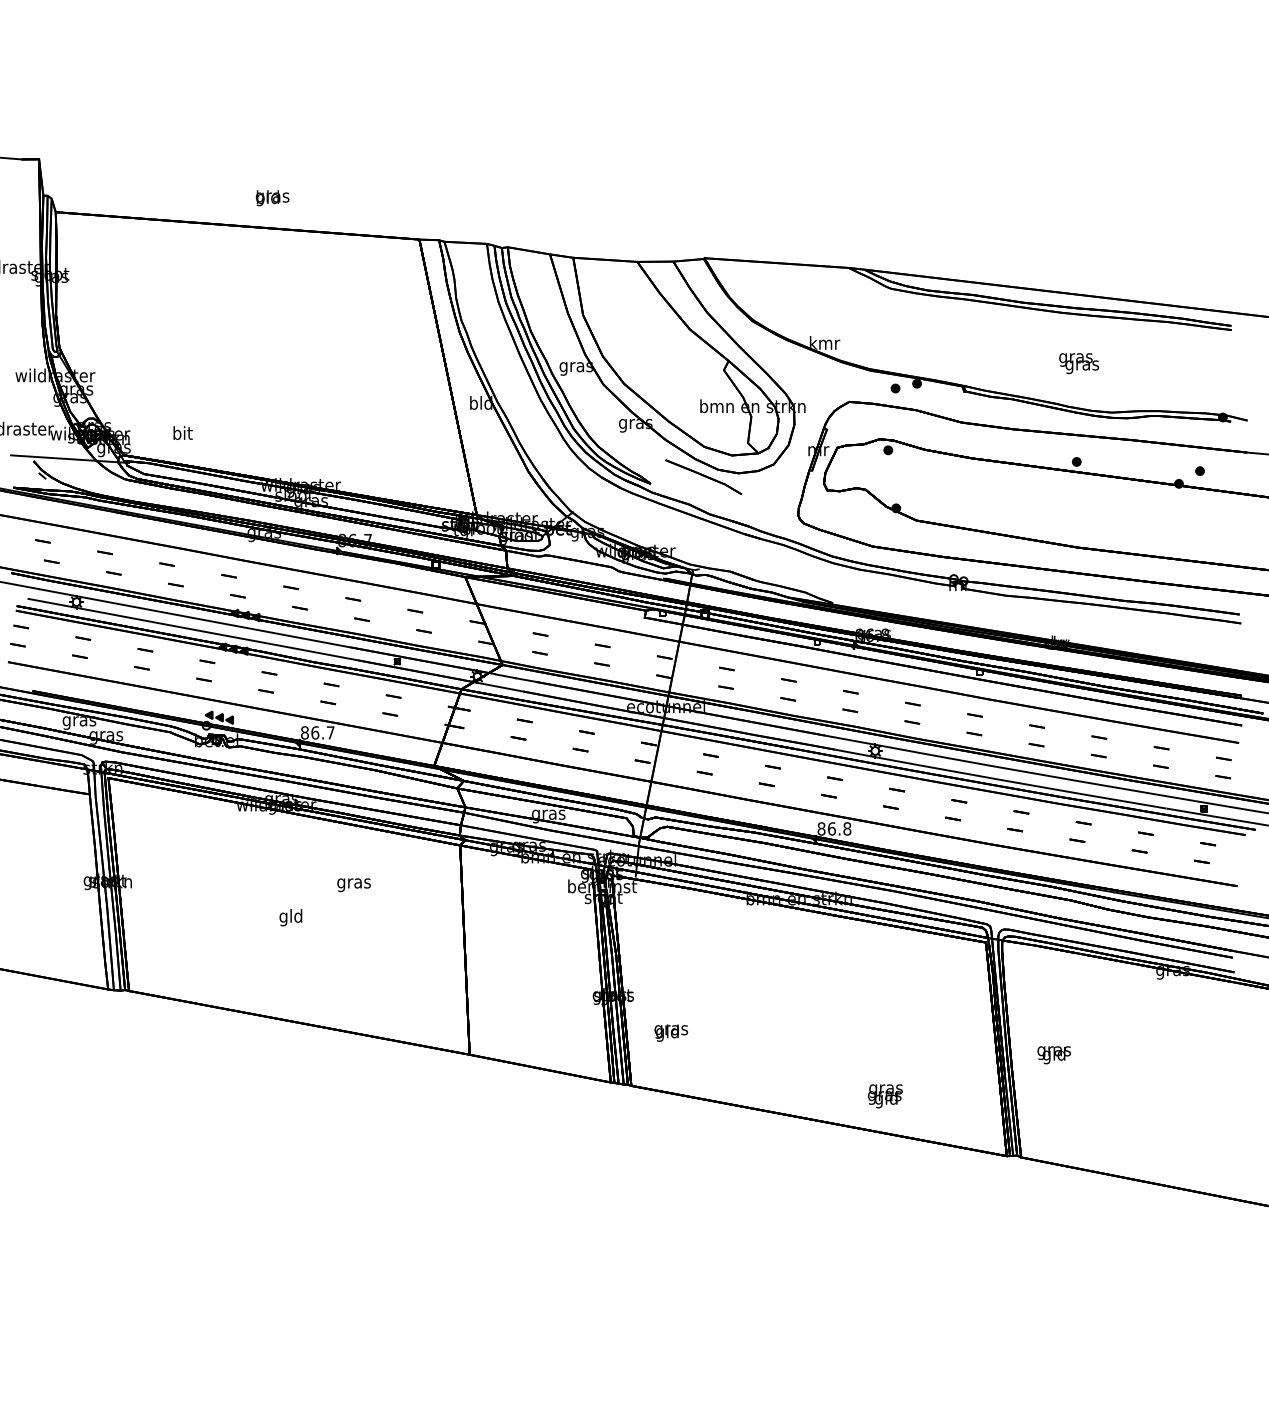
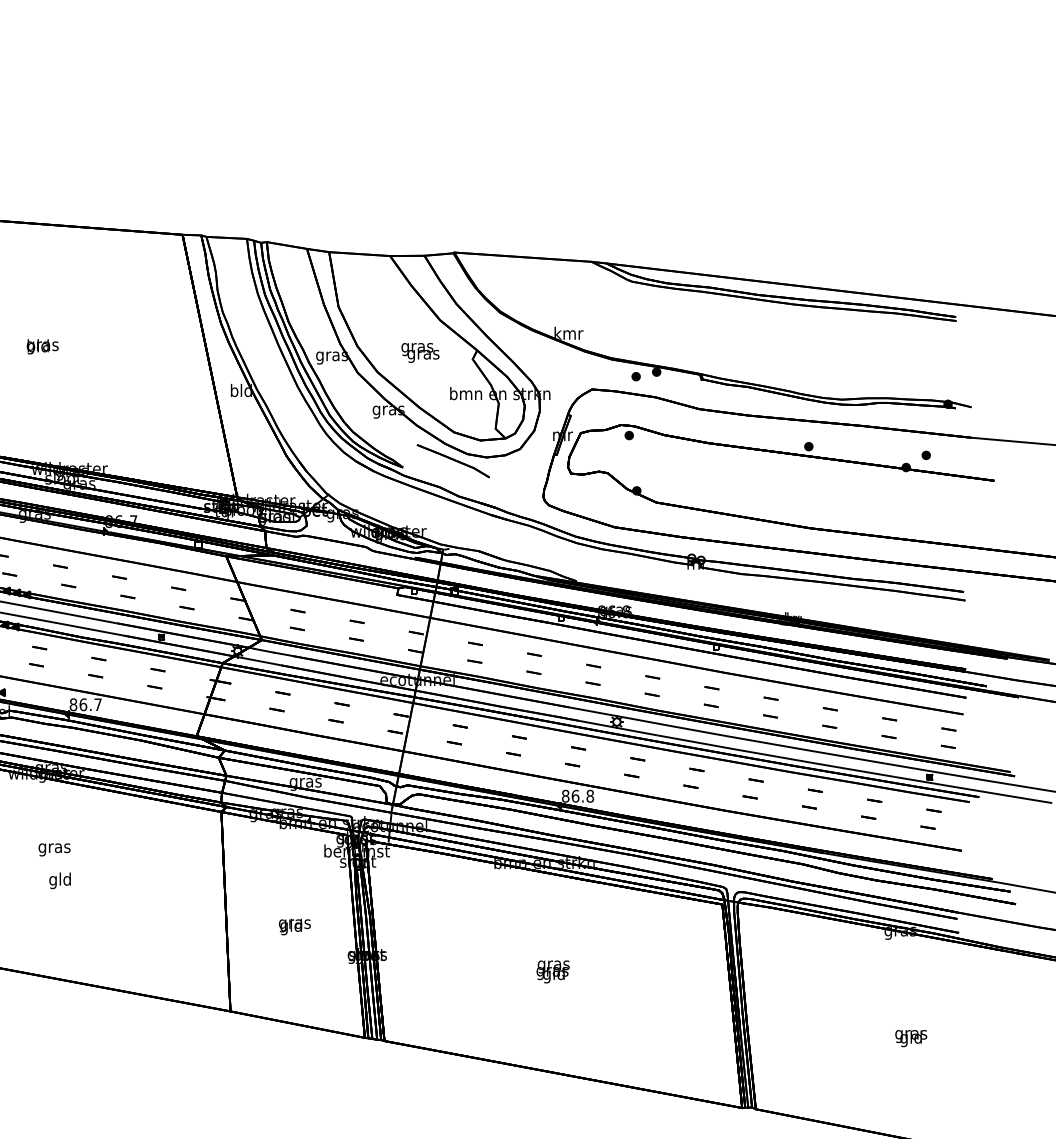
text: (272, 198) -> (42, 347), moved
text: (1078, 363) -> (419, 352), moved
text: (353, 885) -> (54, 850), moved
text: (671, 1032) -> (295, 926), moved
text: (1053, 1055) -> (910, 1038), moved
text: (885, 1096) -> (553, 972), moved

